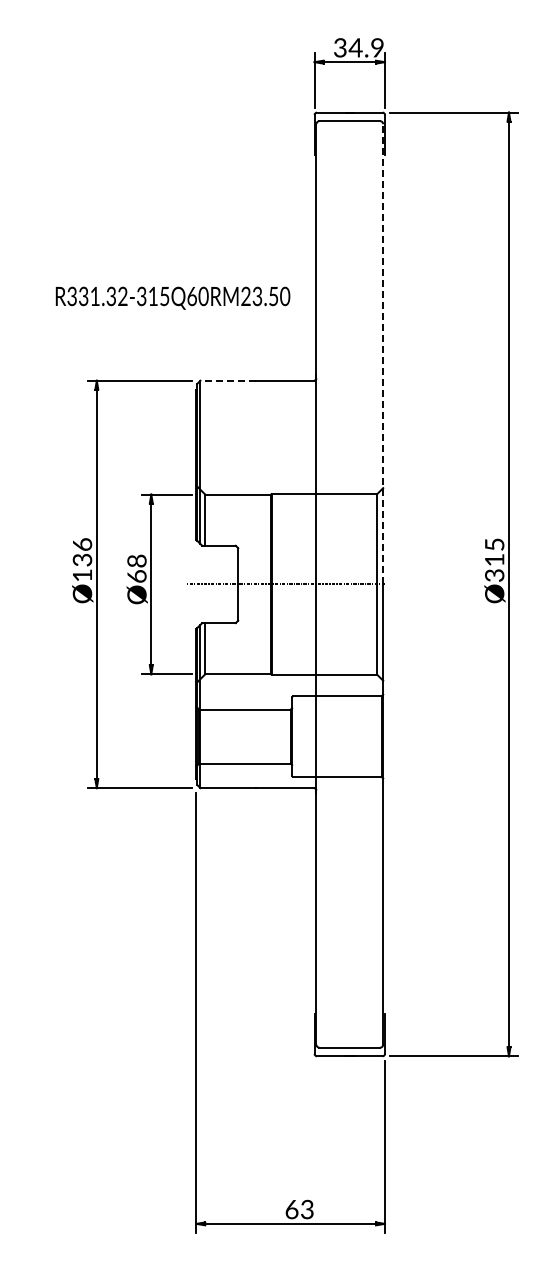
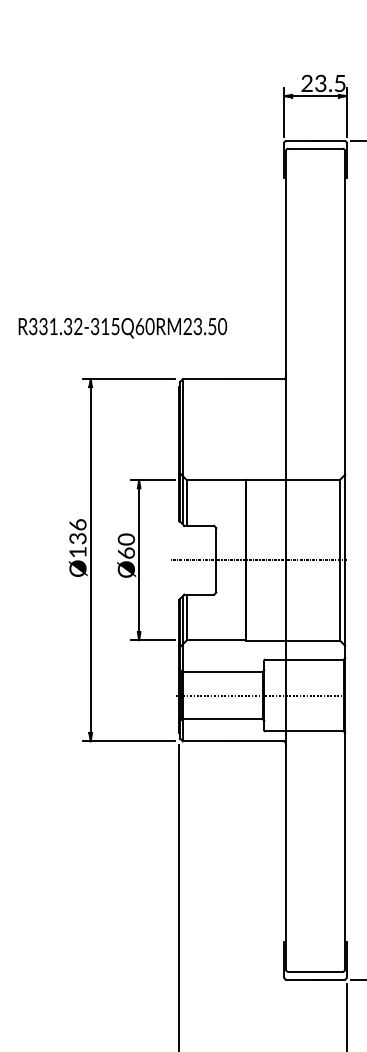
text: (358, 47) -> (323, 83), 34.9 -> 23.5
text: (172, 297) -> (122, 327), moved
line: (383, 353) -> (345, 355), dashed -> solid
line: (228, 380) -> (207, 379), dashed -> solid
text: (137, 560) -> (126, 538), Ø68 -> Ø60
line: (289, 736) -> (261, 695), added

